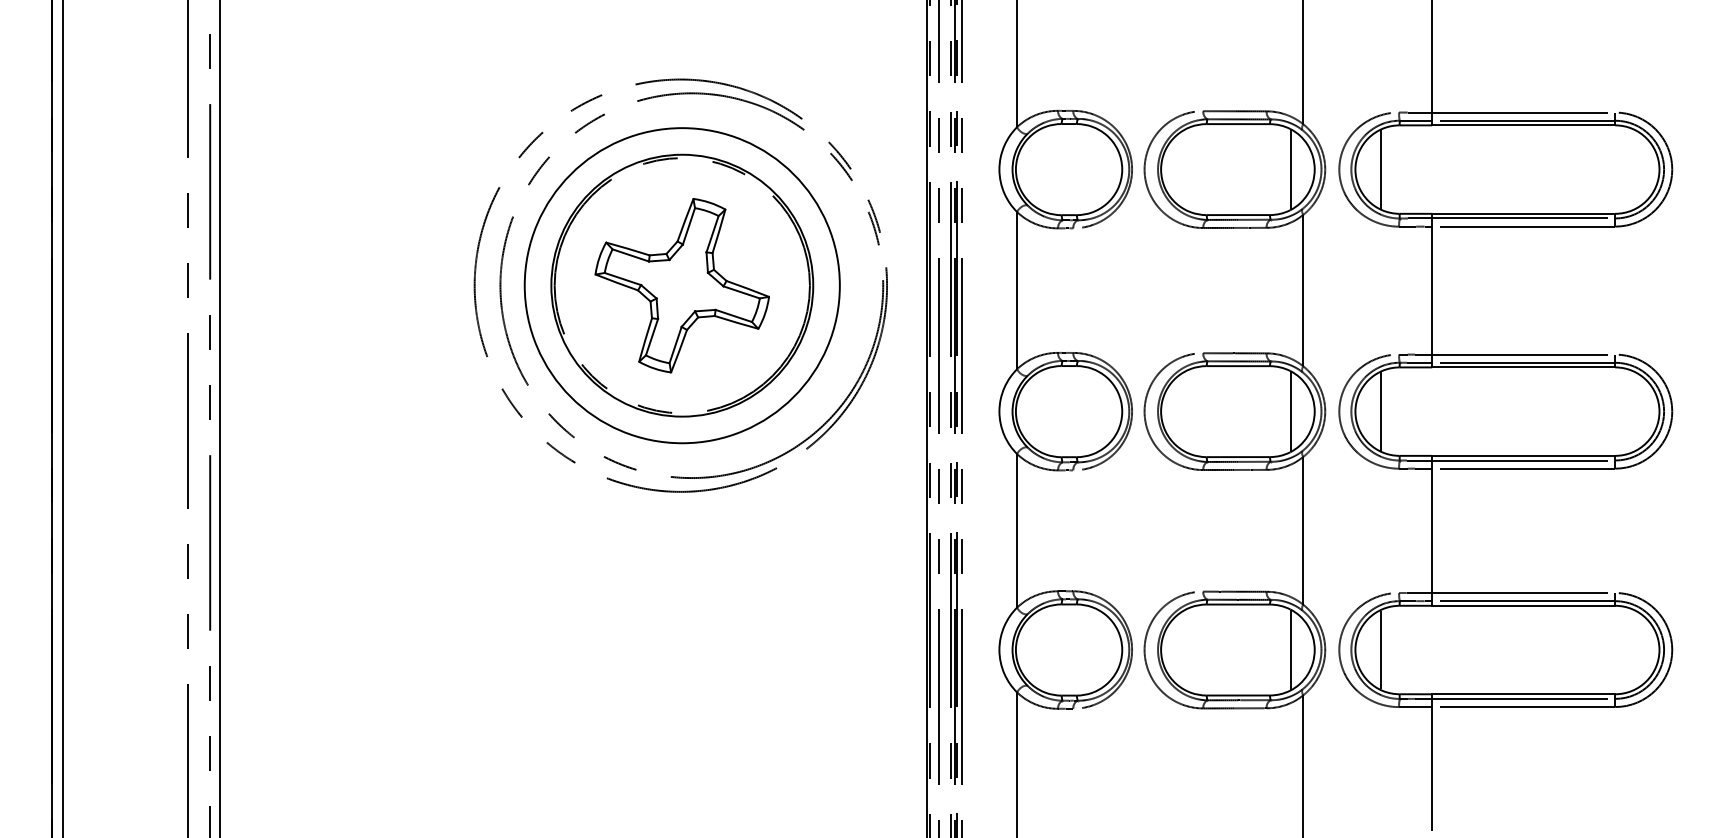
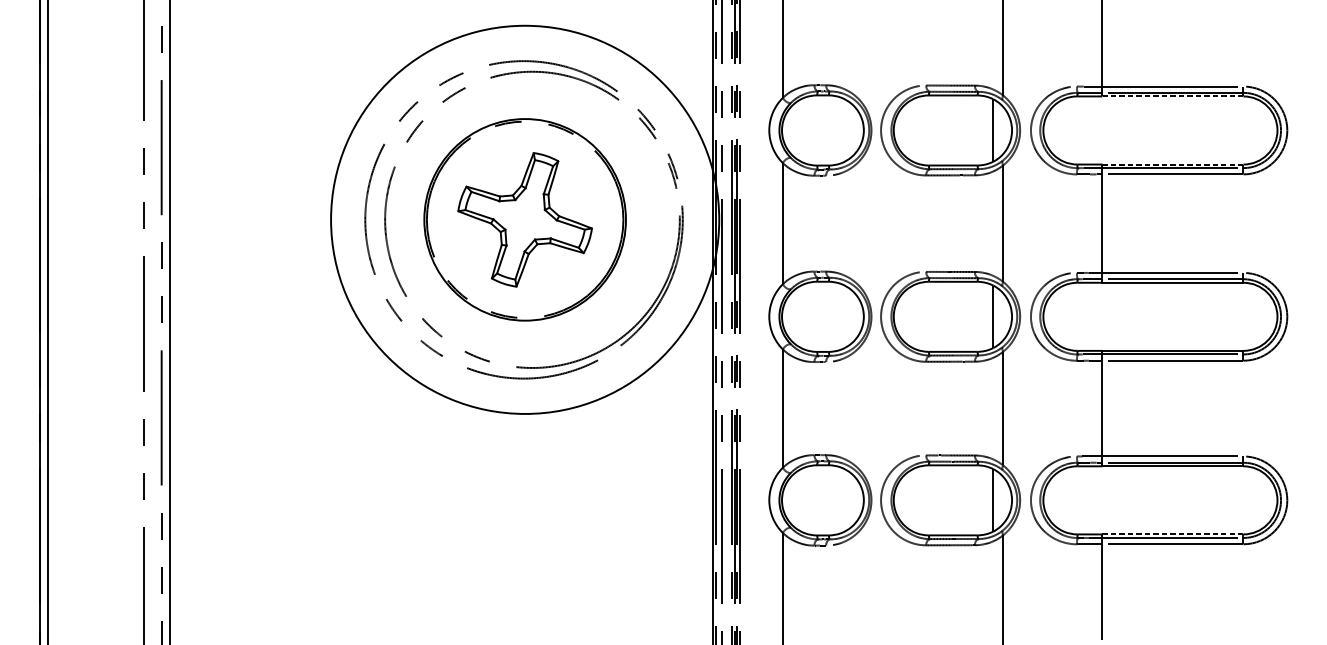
line: (1523, 125) -> (1172, 96), solid -> dashed
line: (1380, 169) -> (1062, 130), removed
line: (1523, 213) -> (1172, 164), solid -> dashed
circle: (681, 285) -> (524, 219), size x1.6
line: (1380, 411) -> (1062, 316), removed
line: (1380, 649) -> (1062, 499), removed
line: (1523, 694) -> (1172, 534), solid -> dashed

